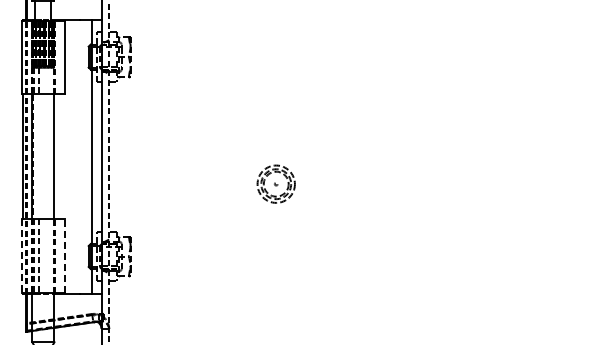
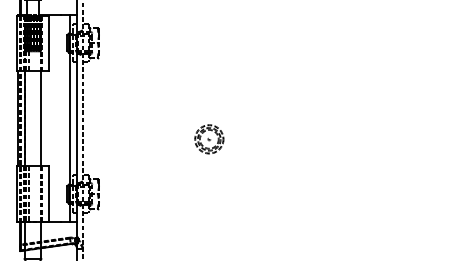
line: (21, 256) -> (16, 194), dashed -> solid
line: (64, 256) -> (48, 194), dashed -> solid

